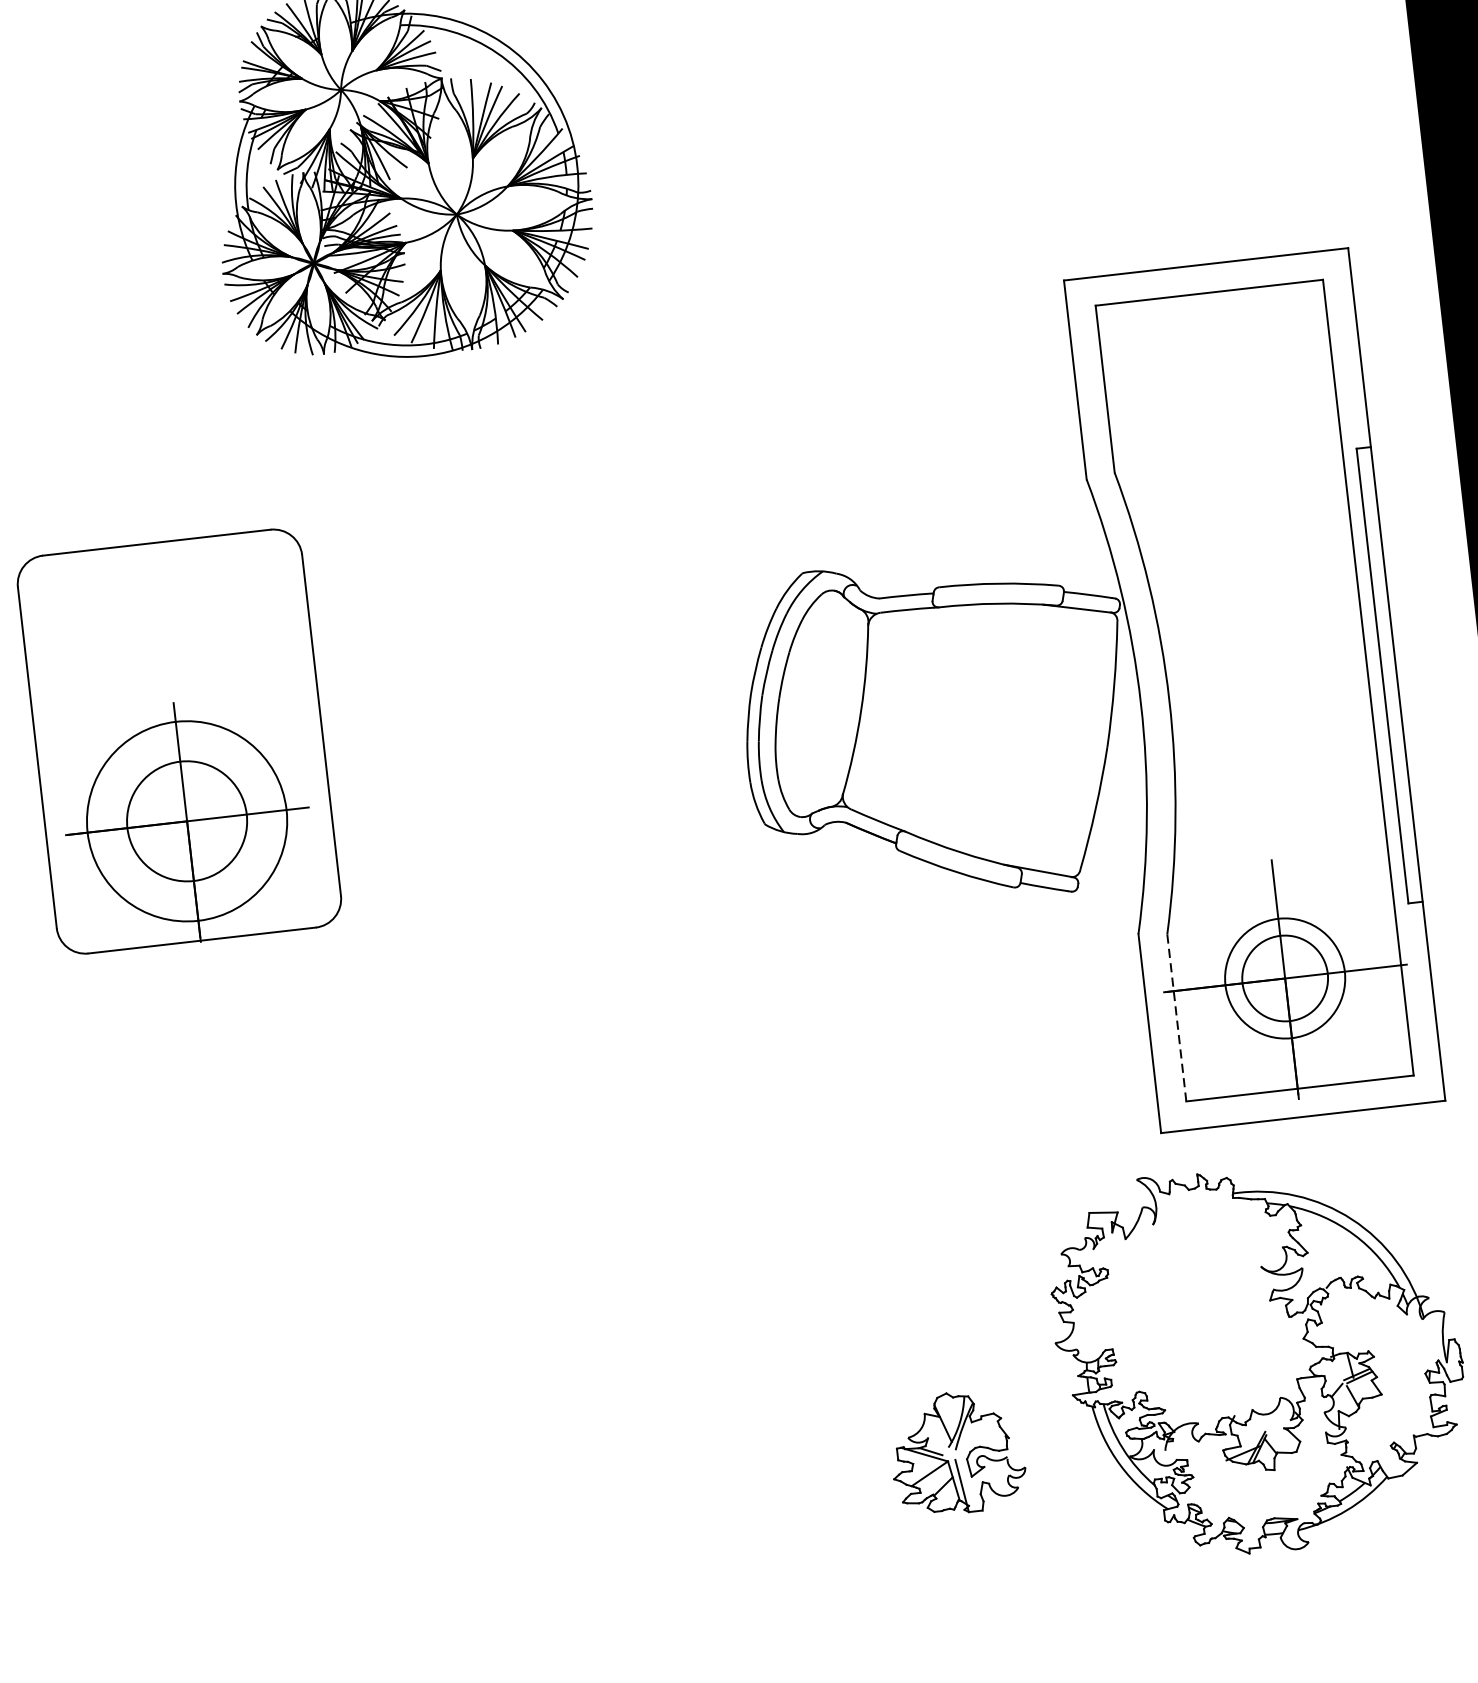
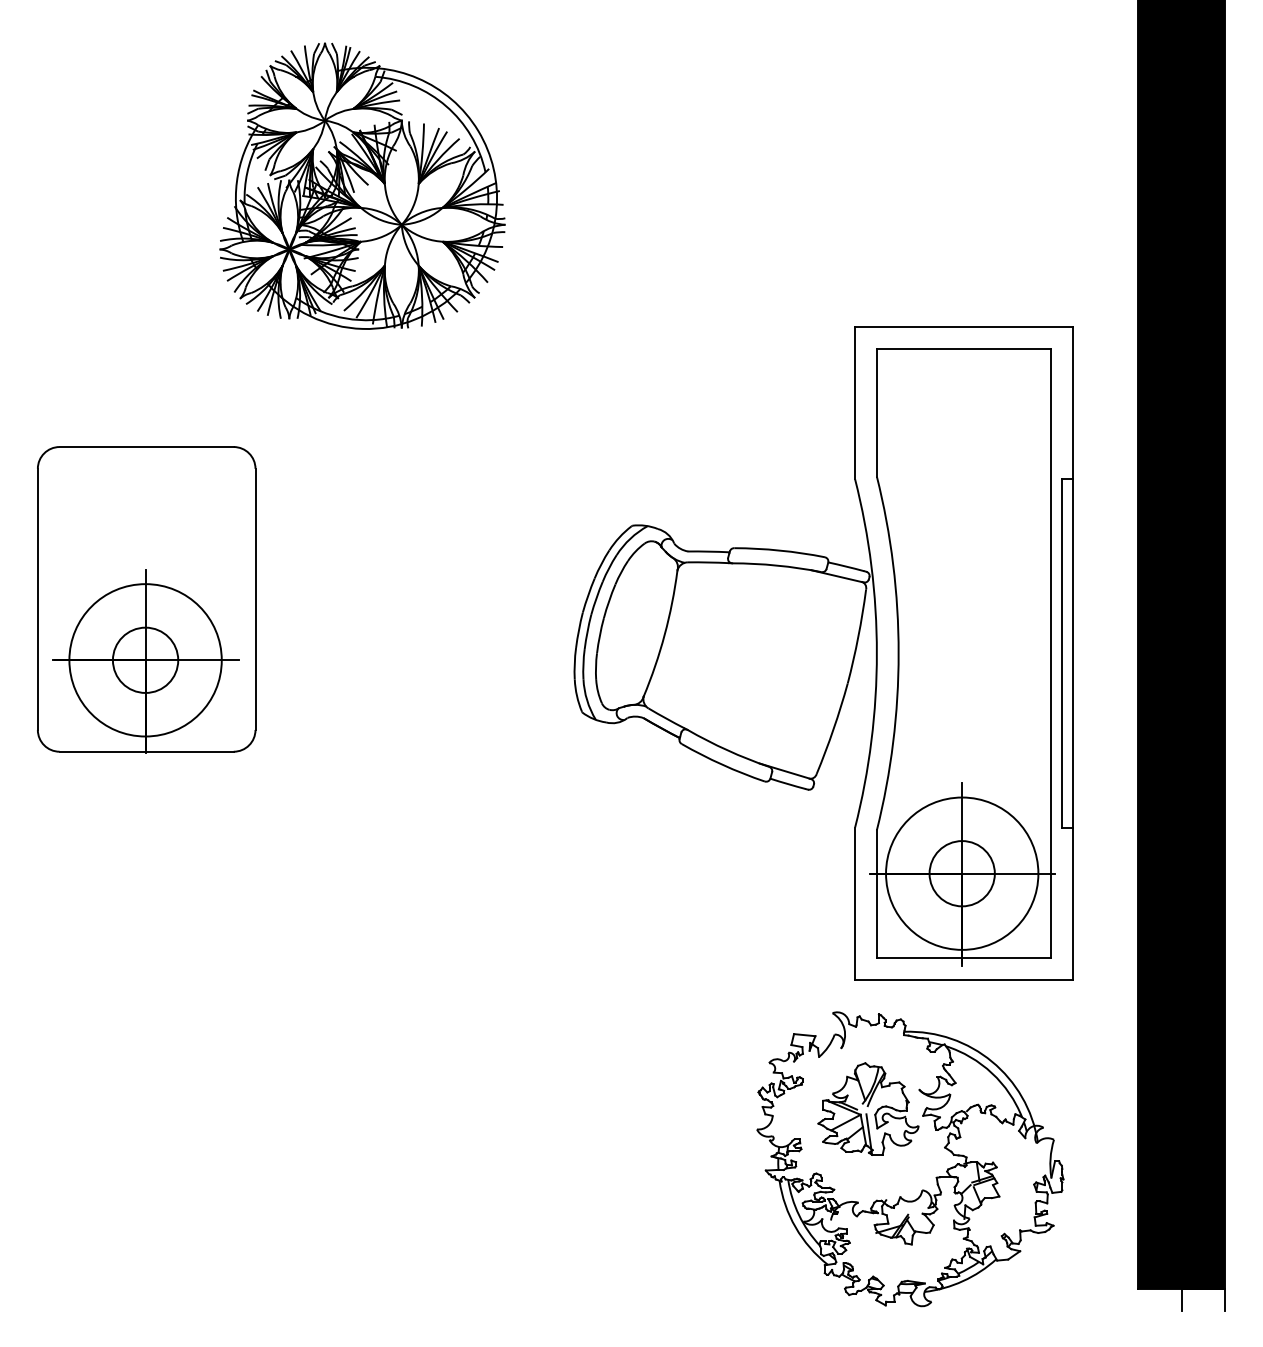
circle: (186, 820) -> (145, 659), size x0.71
circle: (1285, 978) -> (962, 873), size x1.67
line: (1176, 1018) -> (876, 894), dashed -> solid
part: (957, 1452) -> (868, 1108), moved

